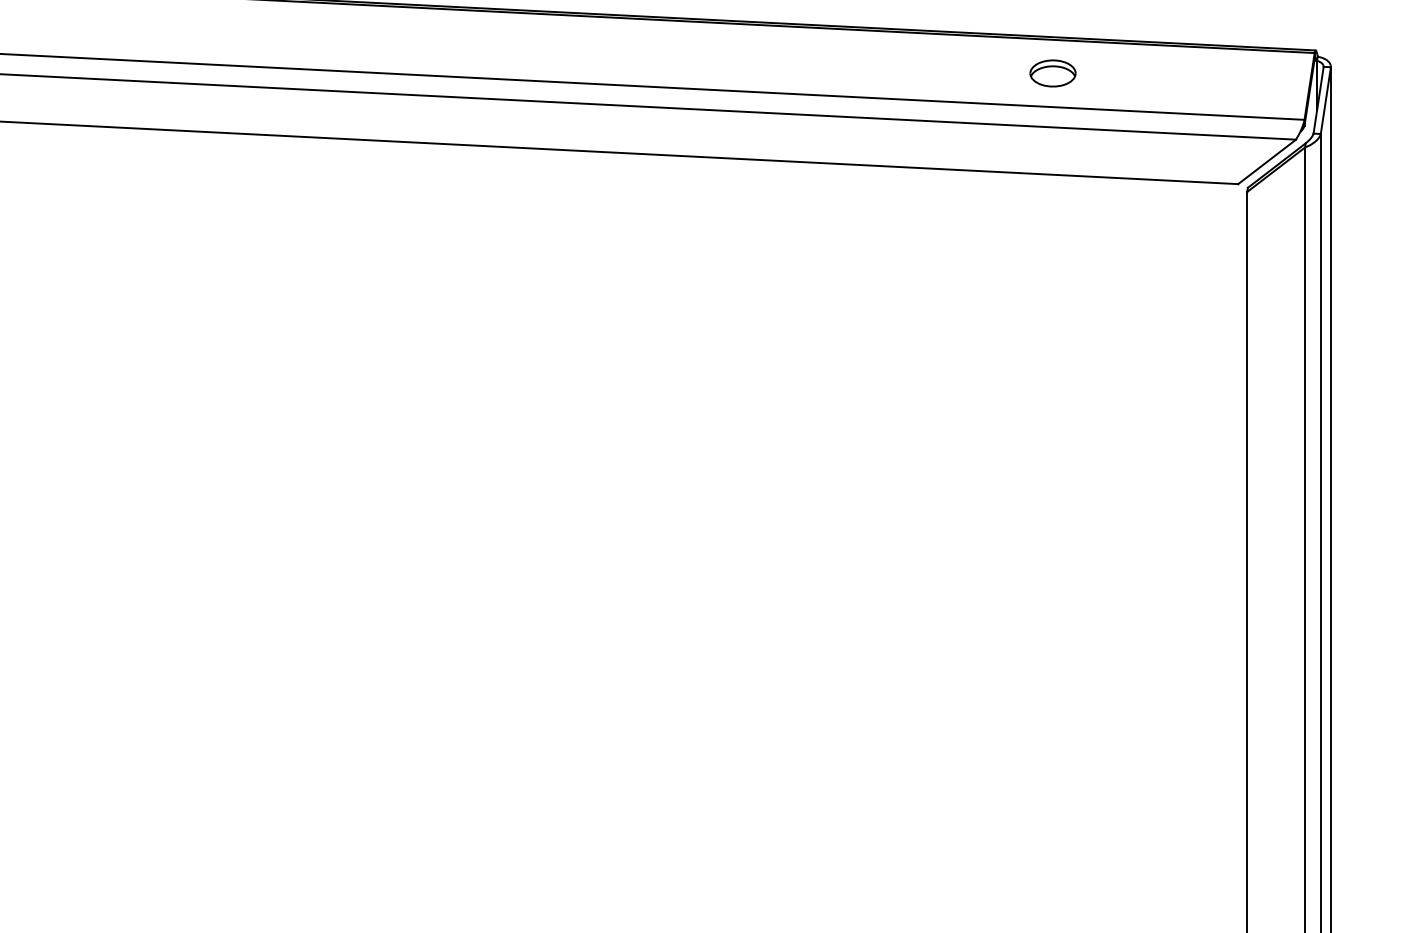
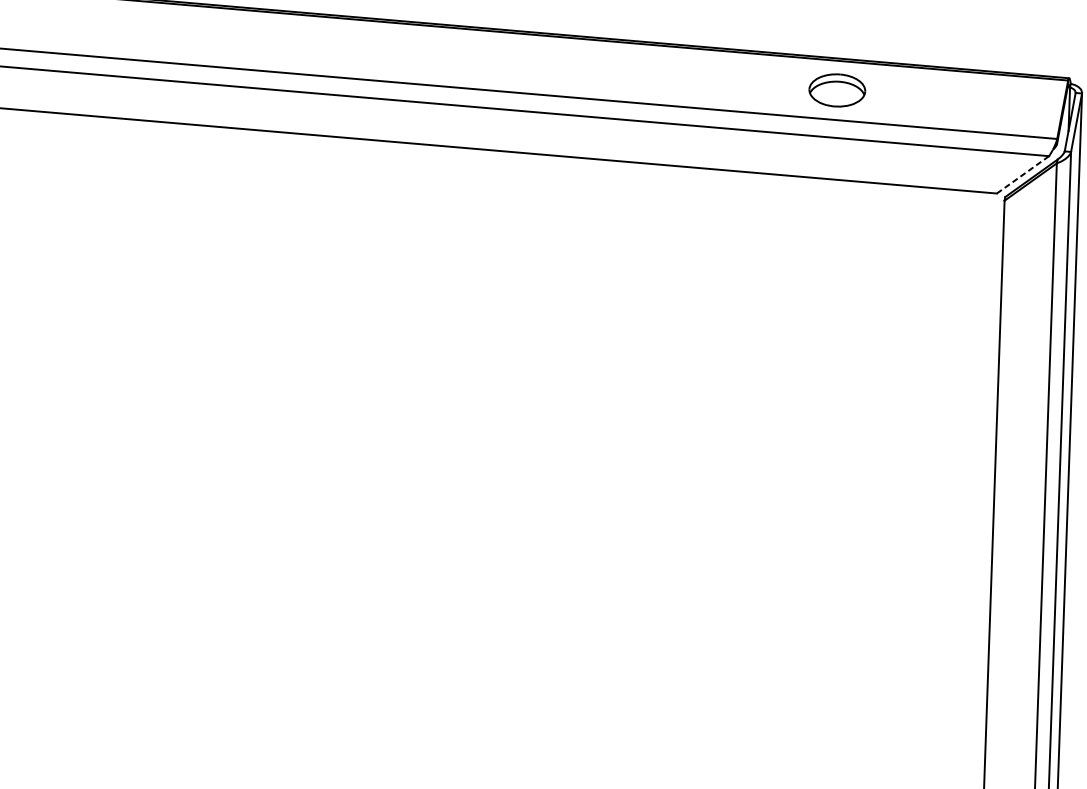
part: (1052, 73) -> (836, 90), size x1.4
line: (1266, 162) -> (1022, 175), solid -> dashed

